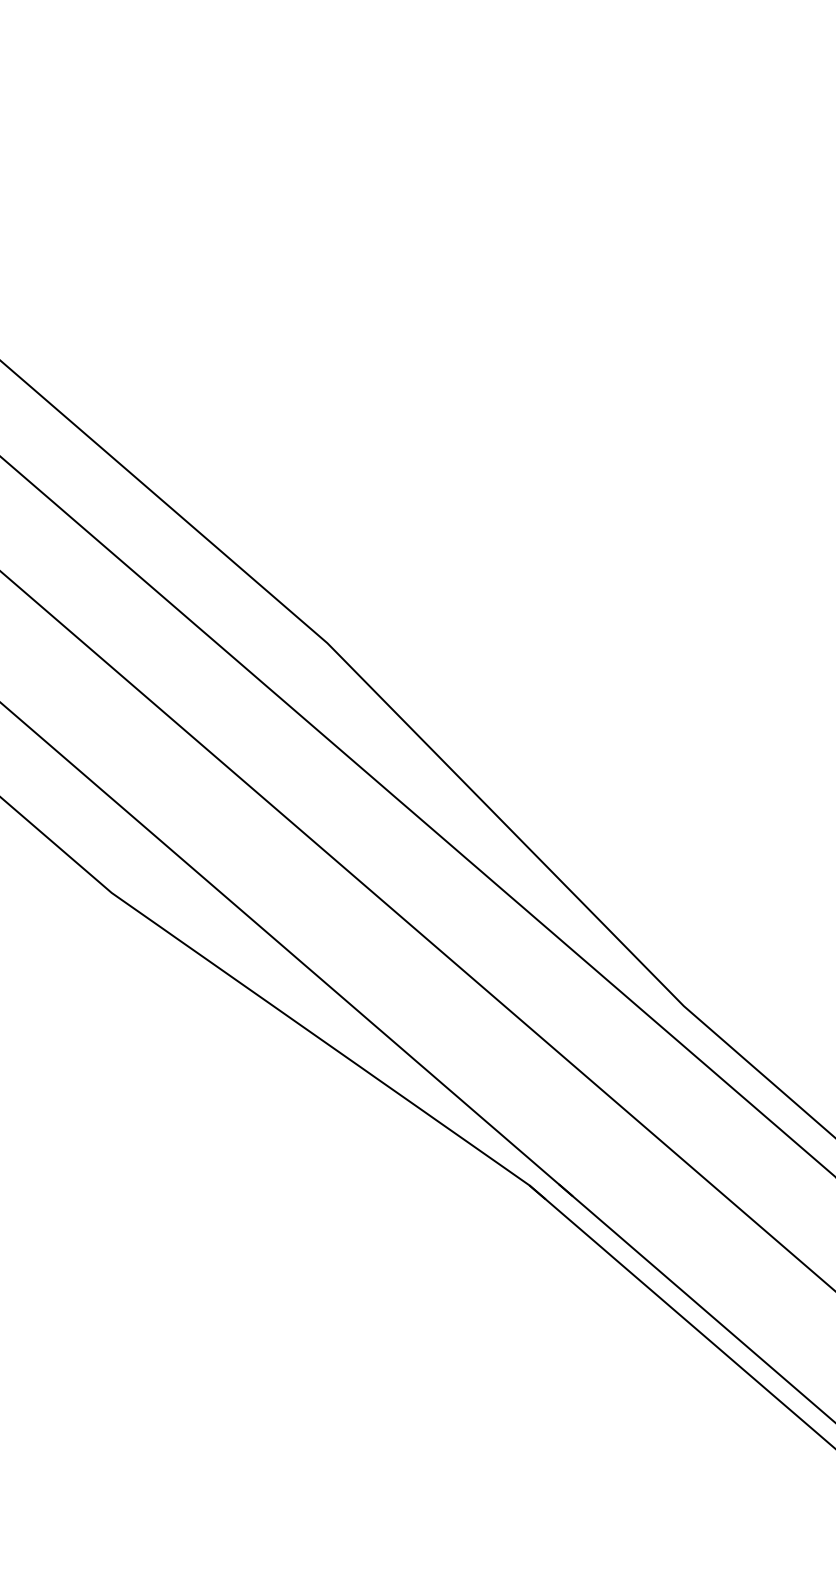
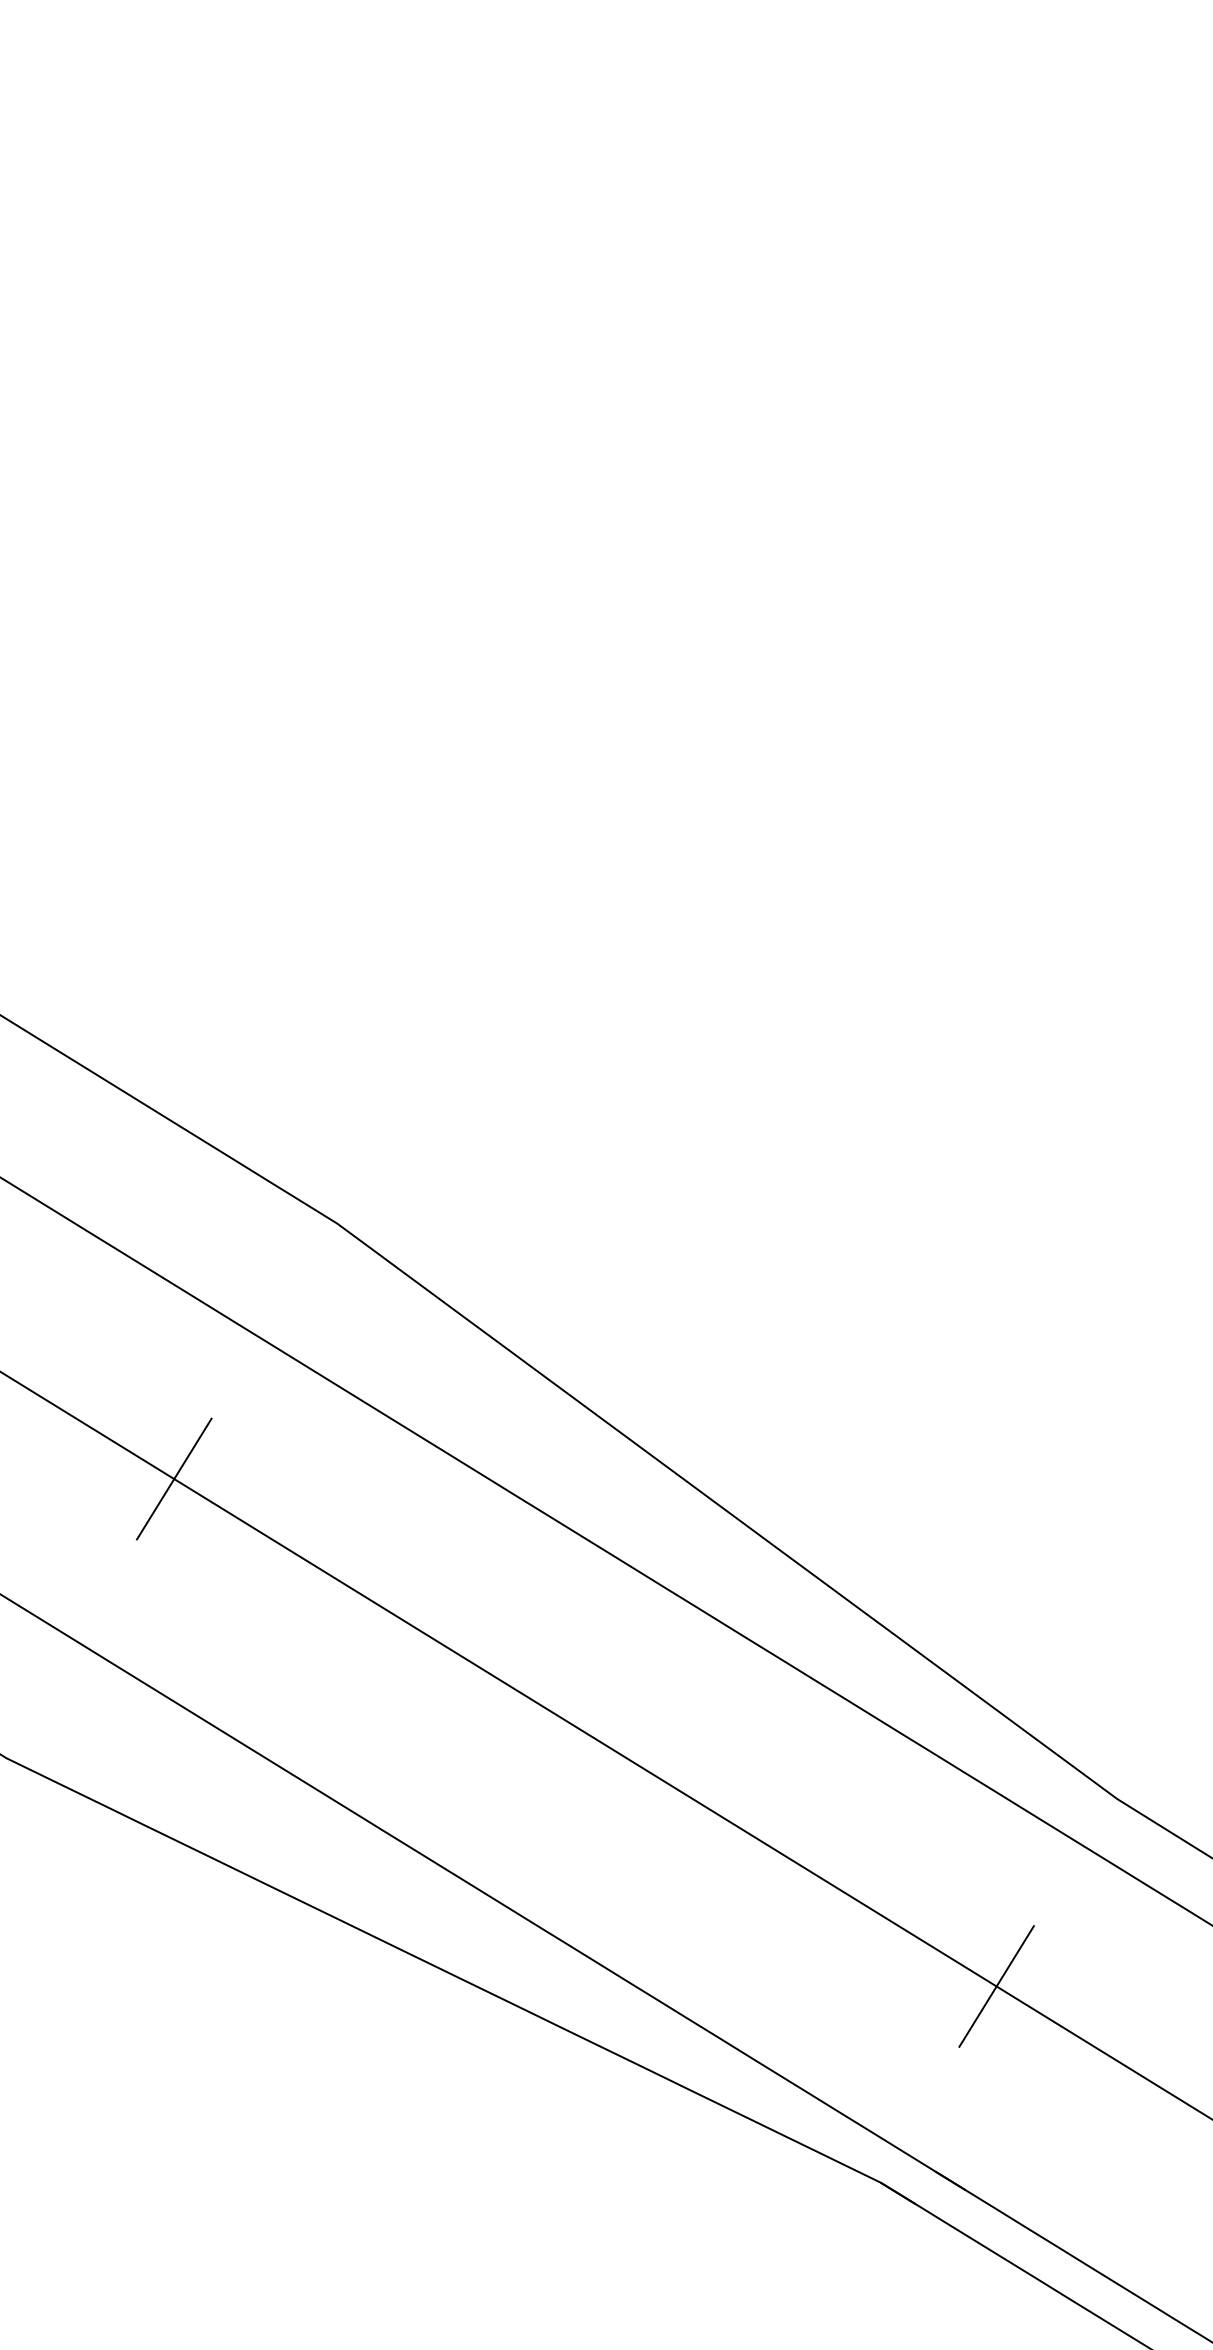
line: (221, 761) -> (173, 1478), added
line: (605, 1093) -> (996, 1986), added

